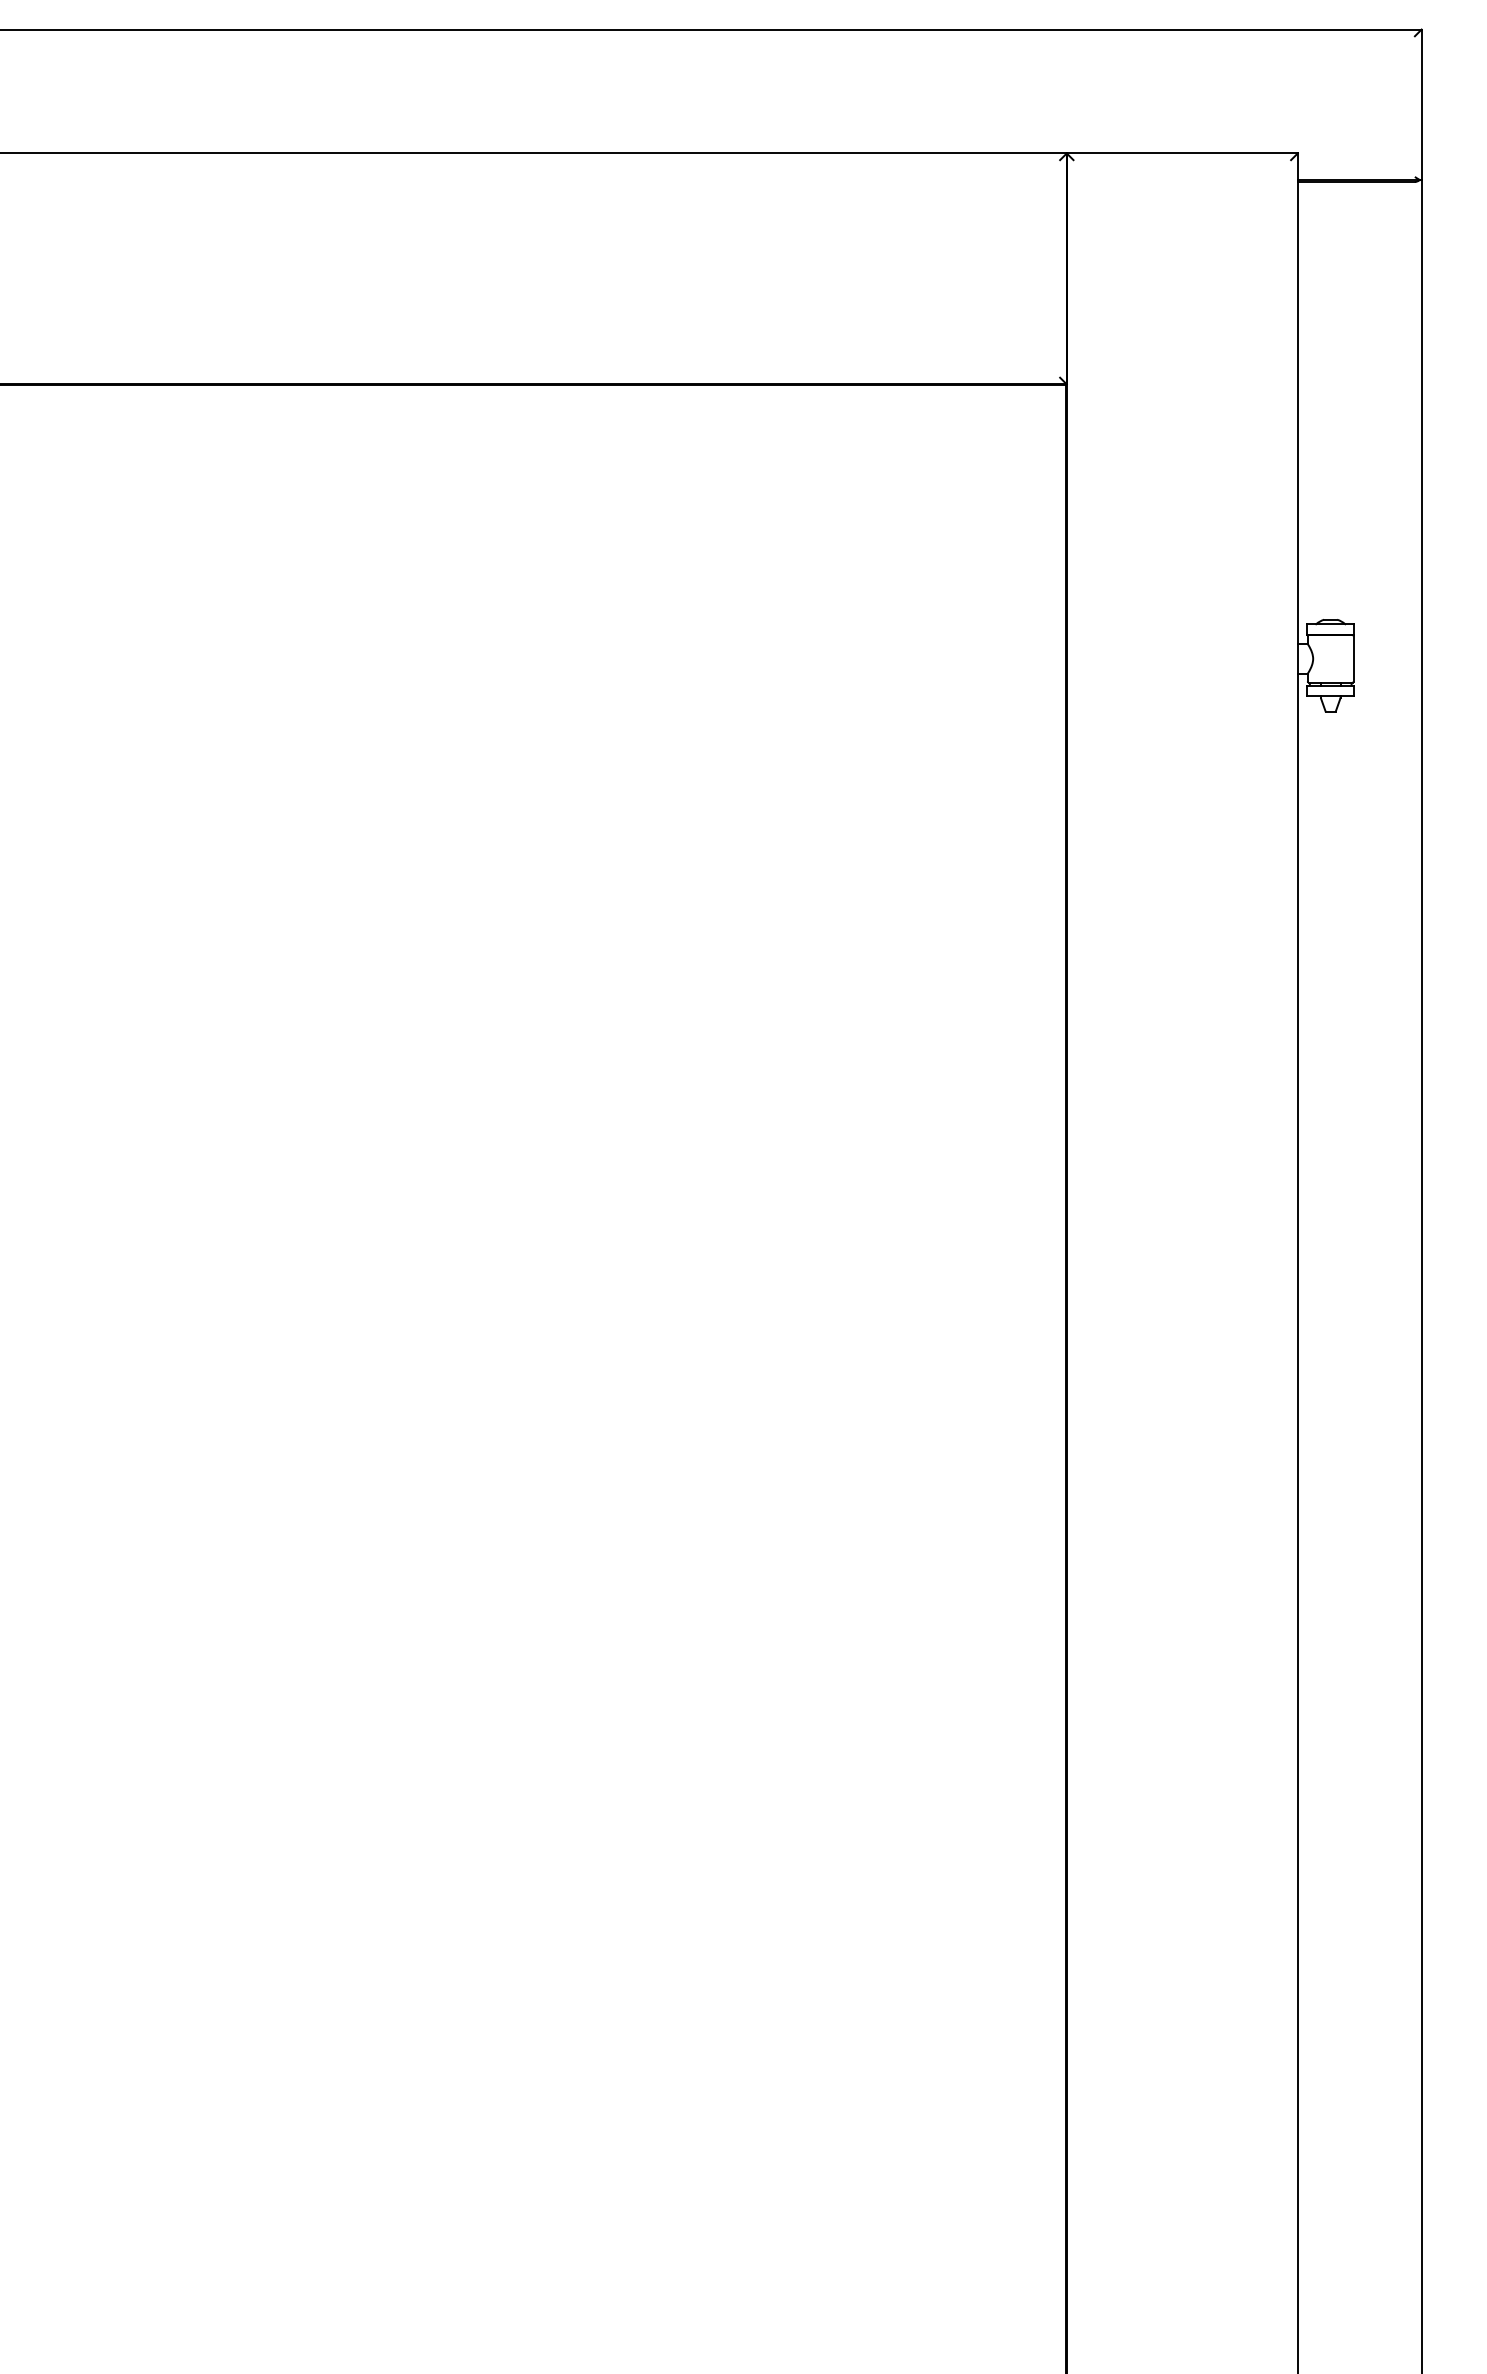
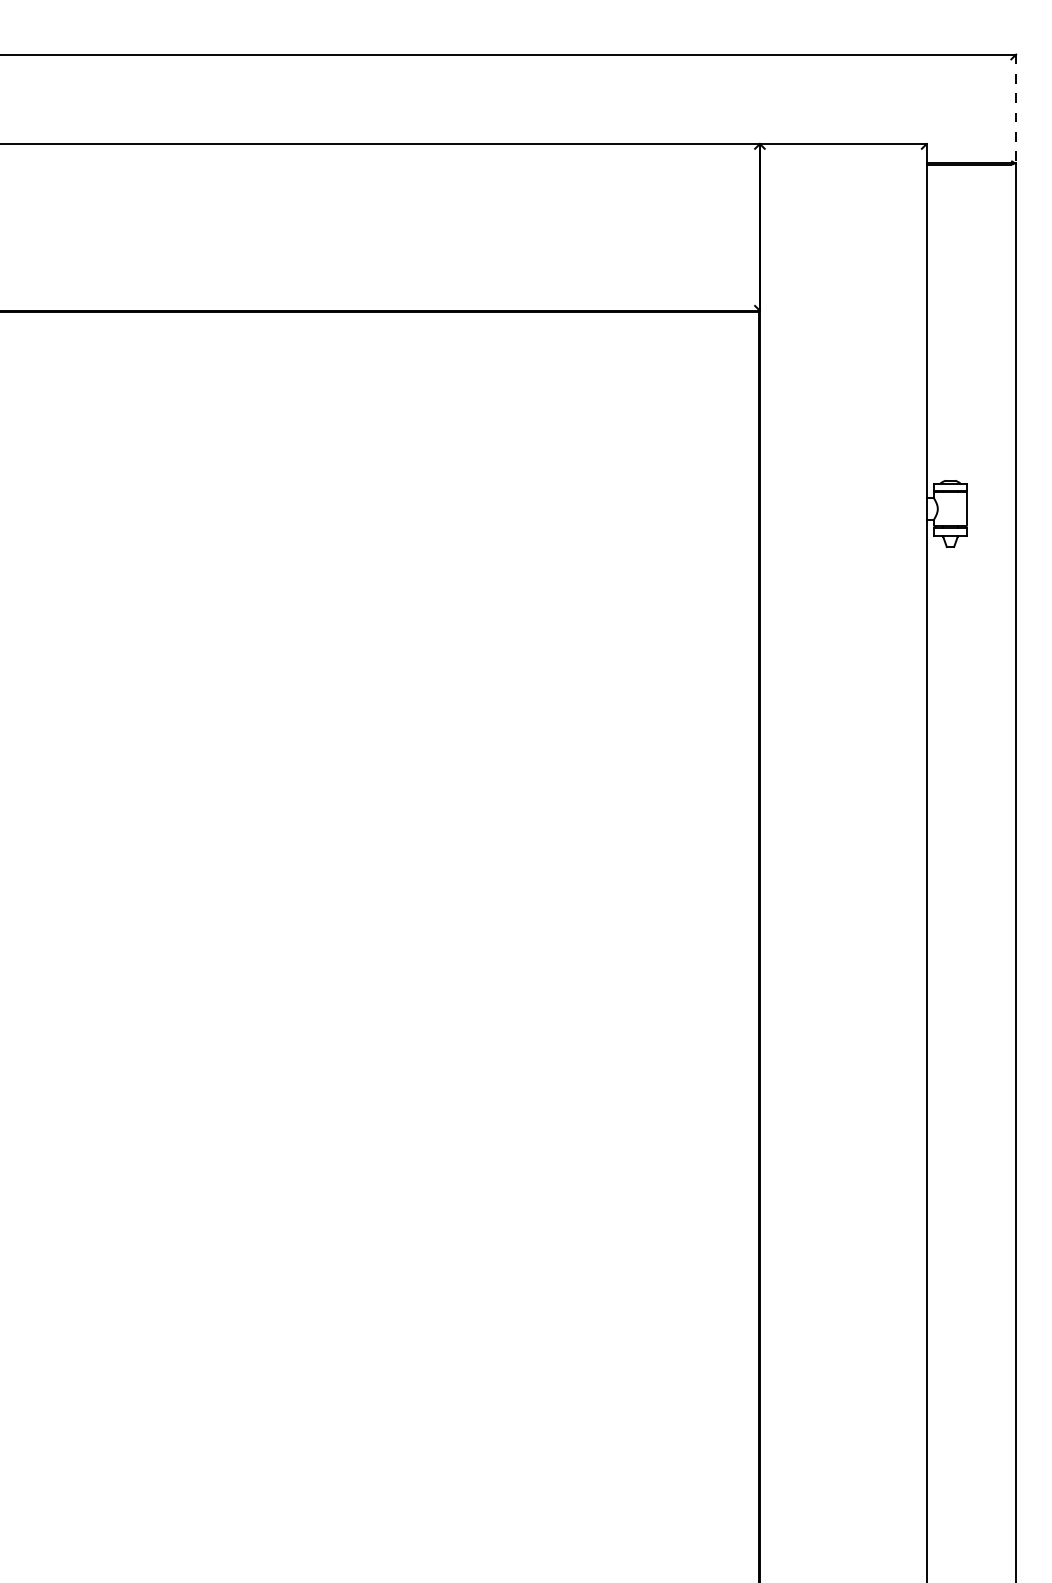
line: (1421, 105) -> (1016, 109), solid -> dashed

